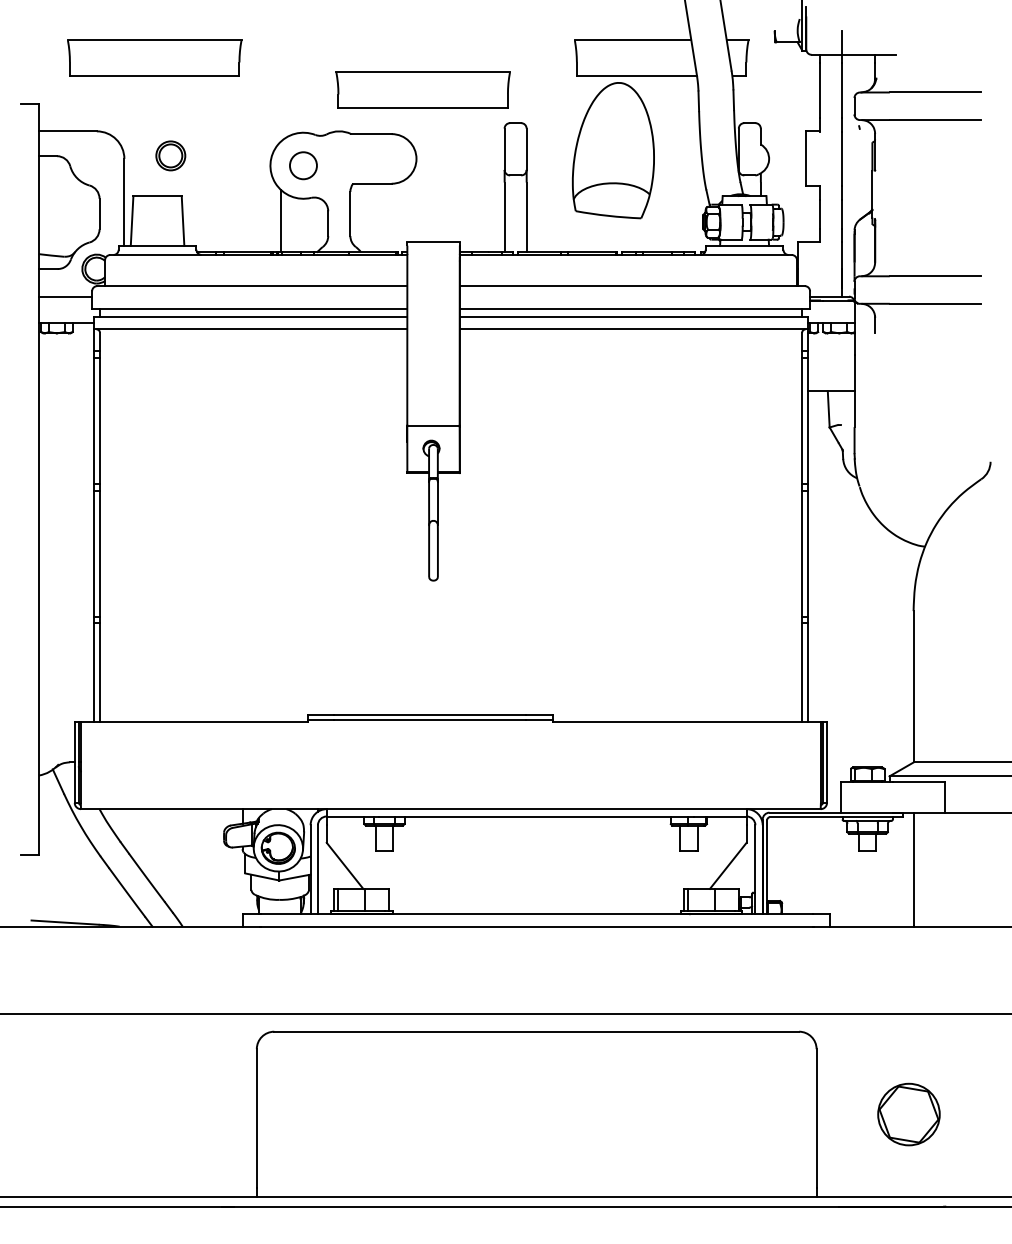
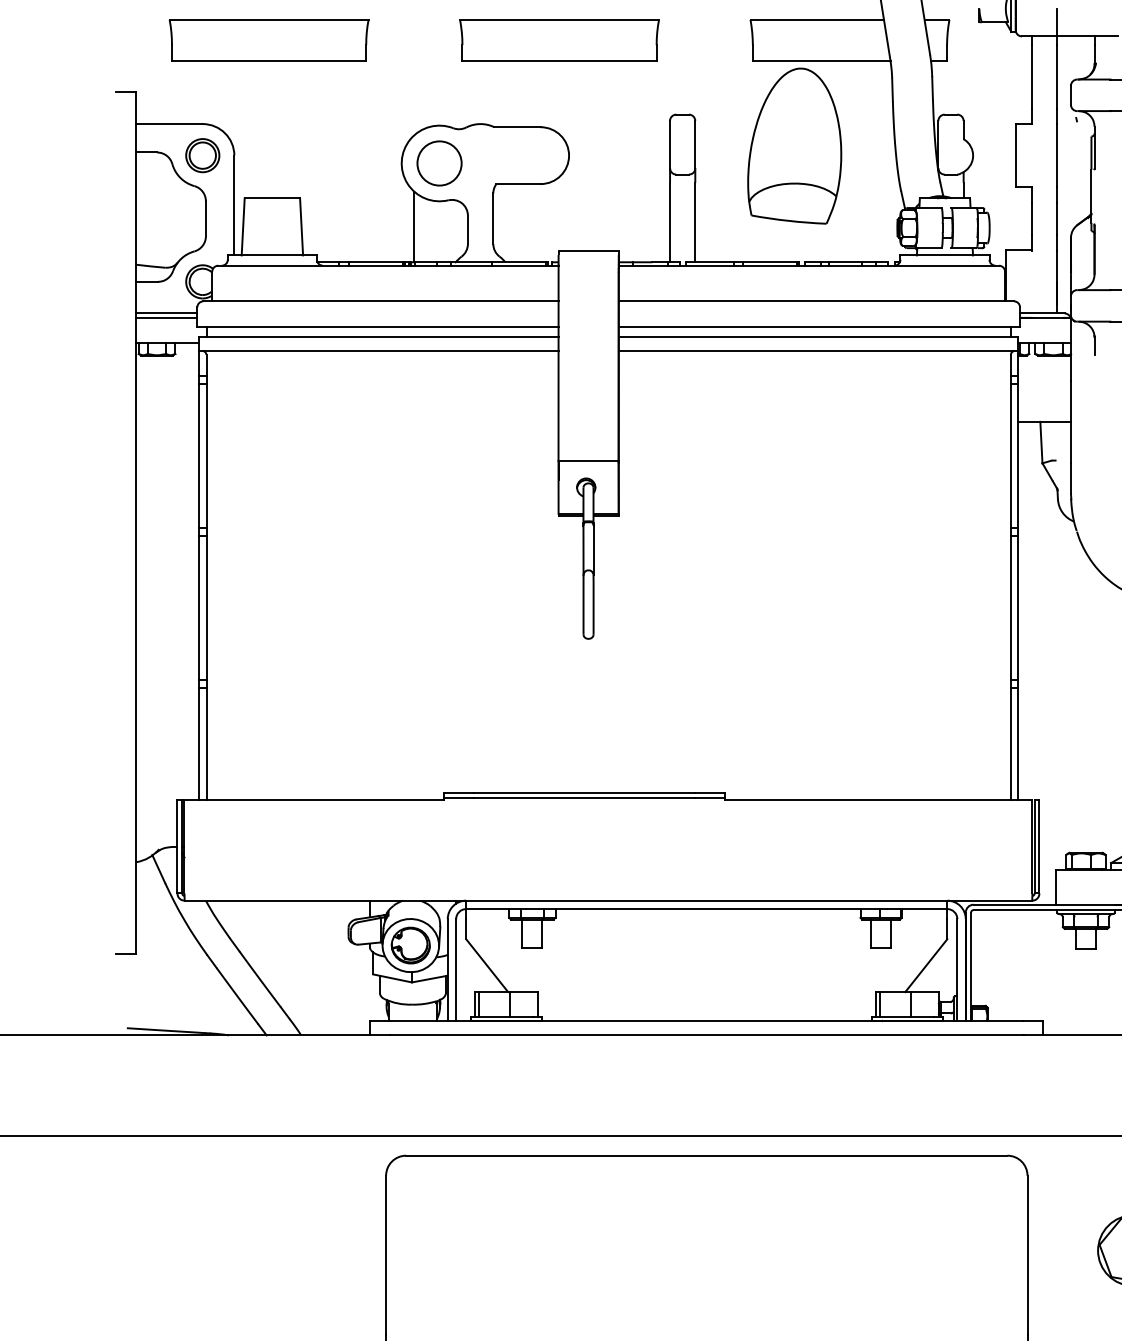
part: (422, 89) -> (558, 39), moved
part: (170, 155) -> (202, 155), moved
circle: (303, 165) -> (439, 163), size x1.43
line: (65, 300) -> (166, 317), added

